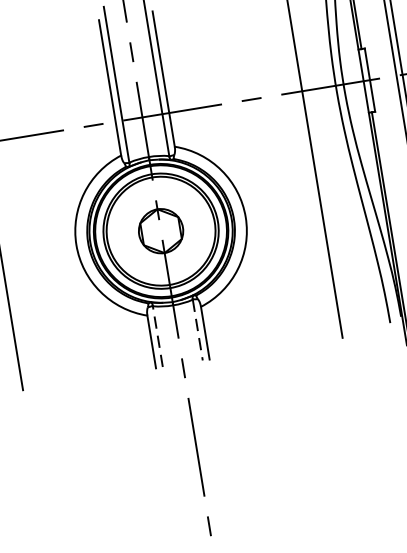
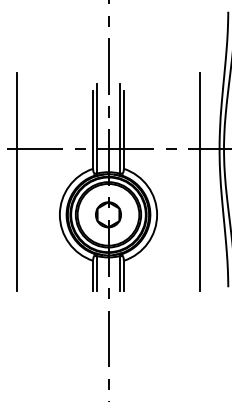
line: (197, 331) -> (119, 274), dashed -> solid
line: (158, 336) -> (97, 273), dashed -> solid

